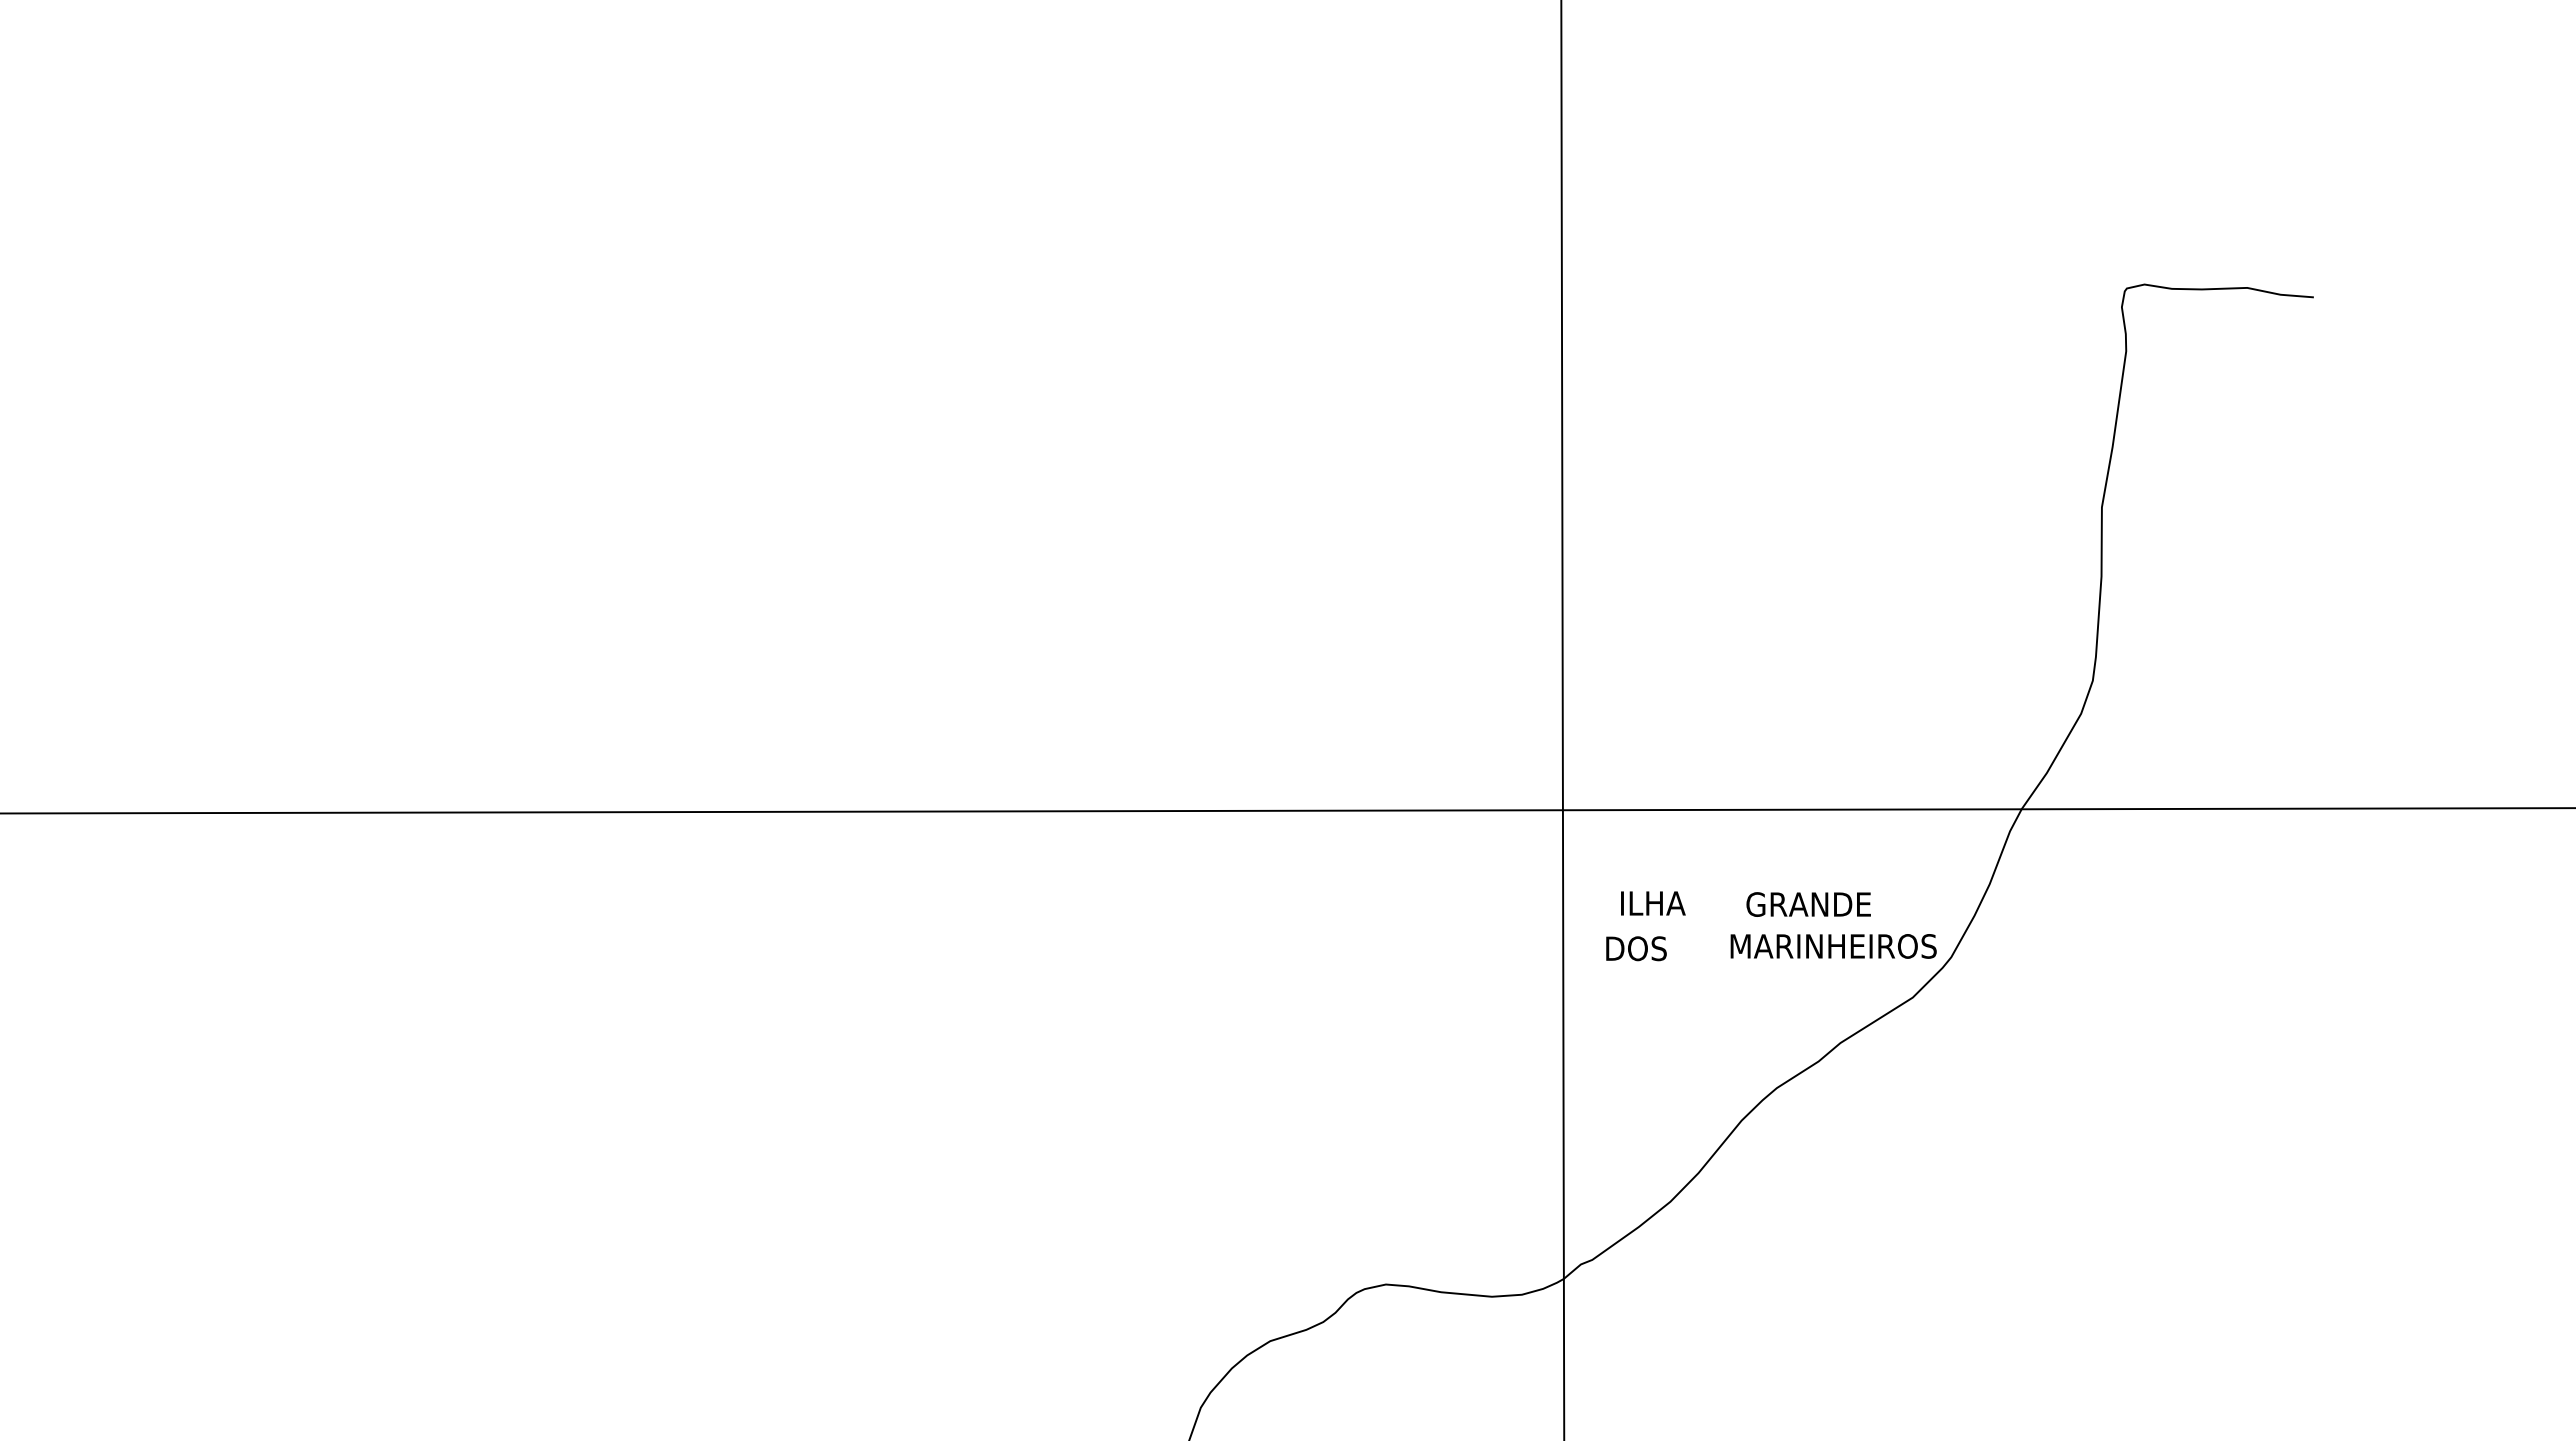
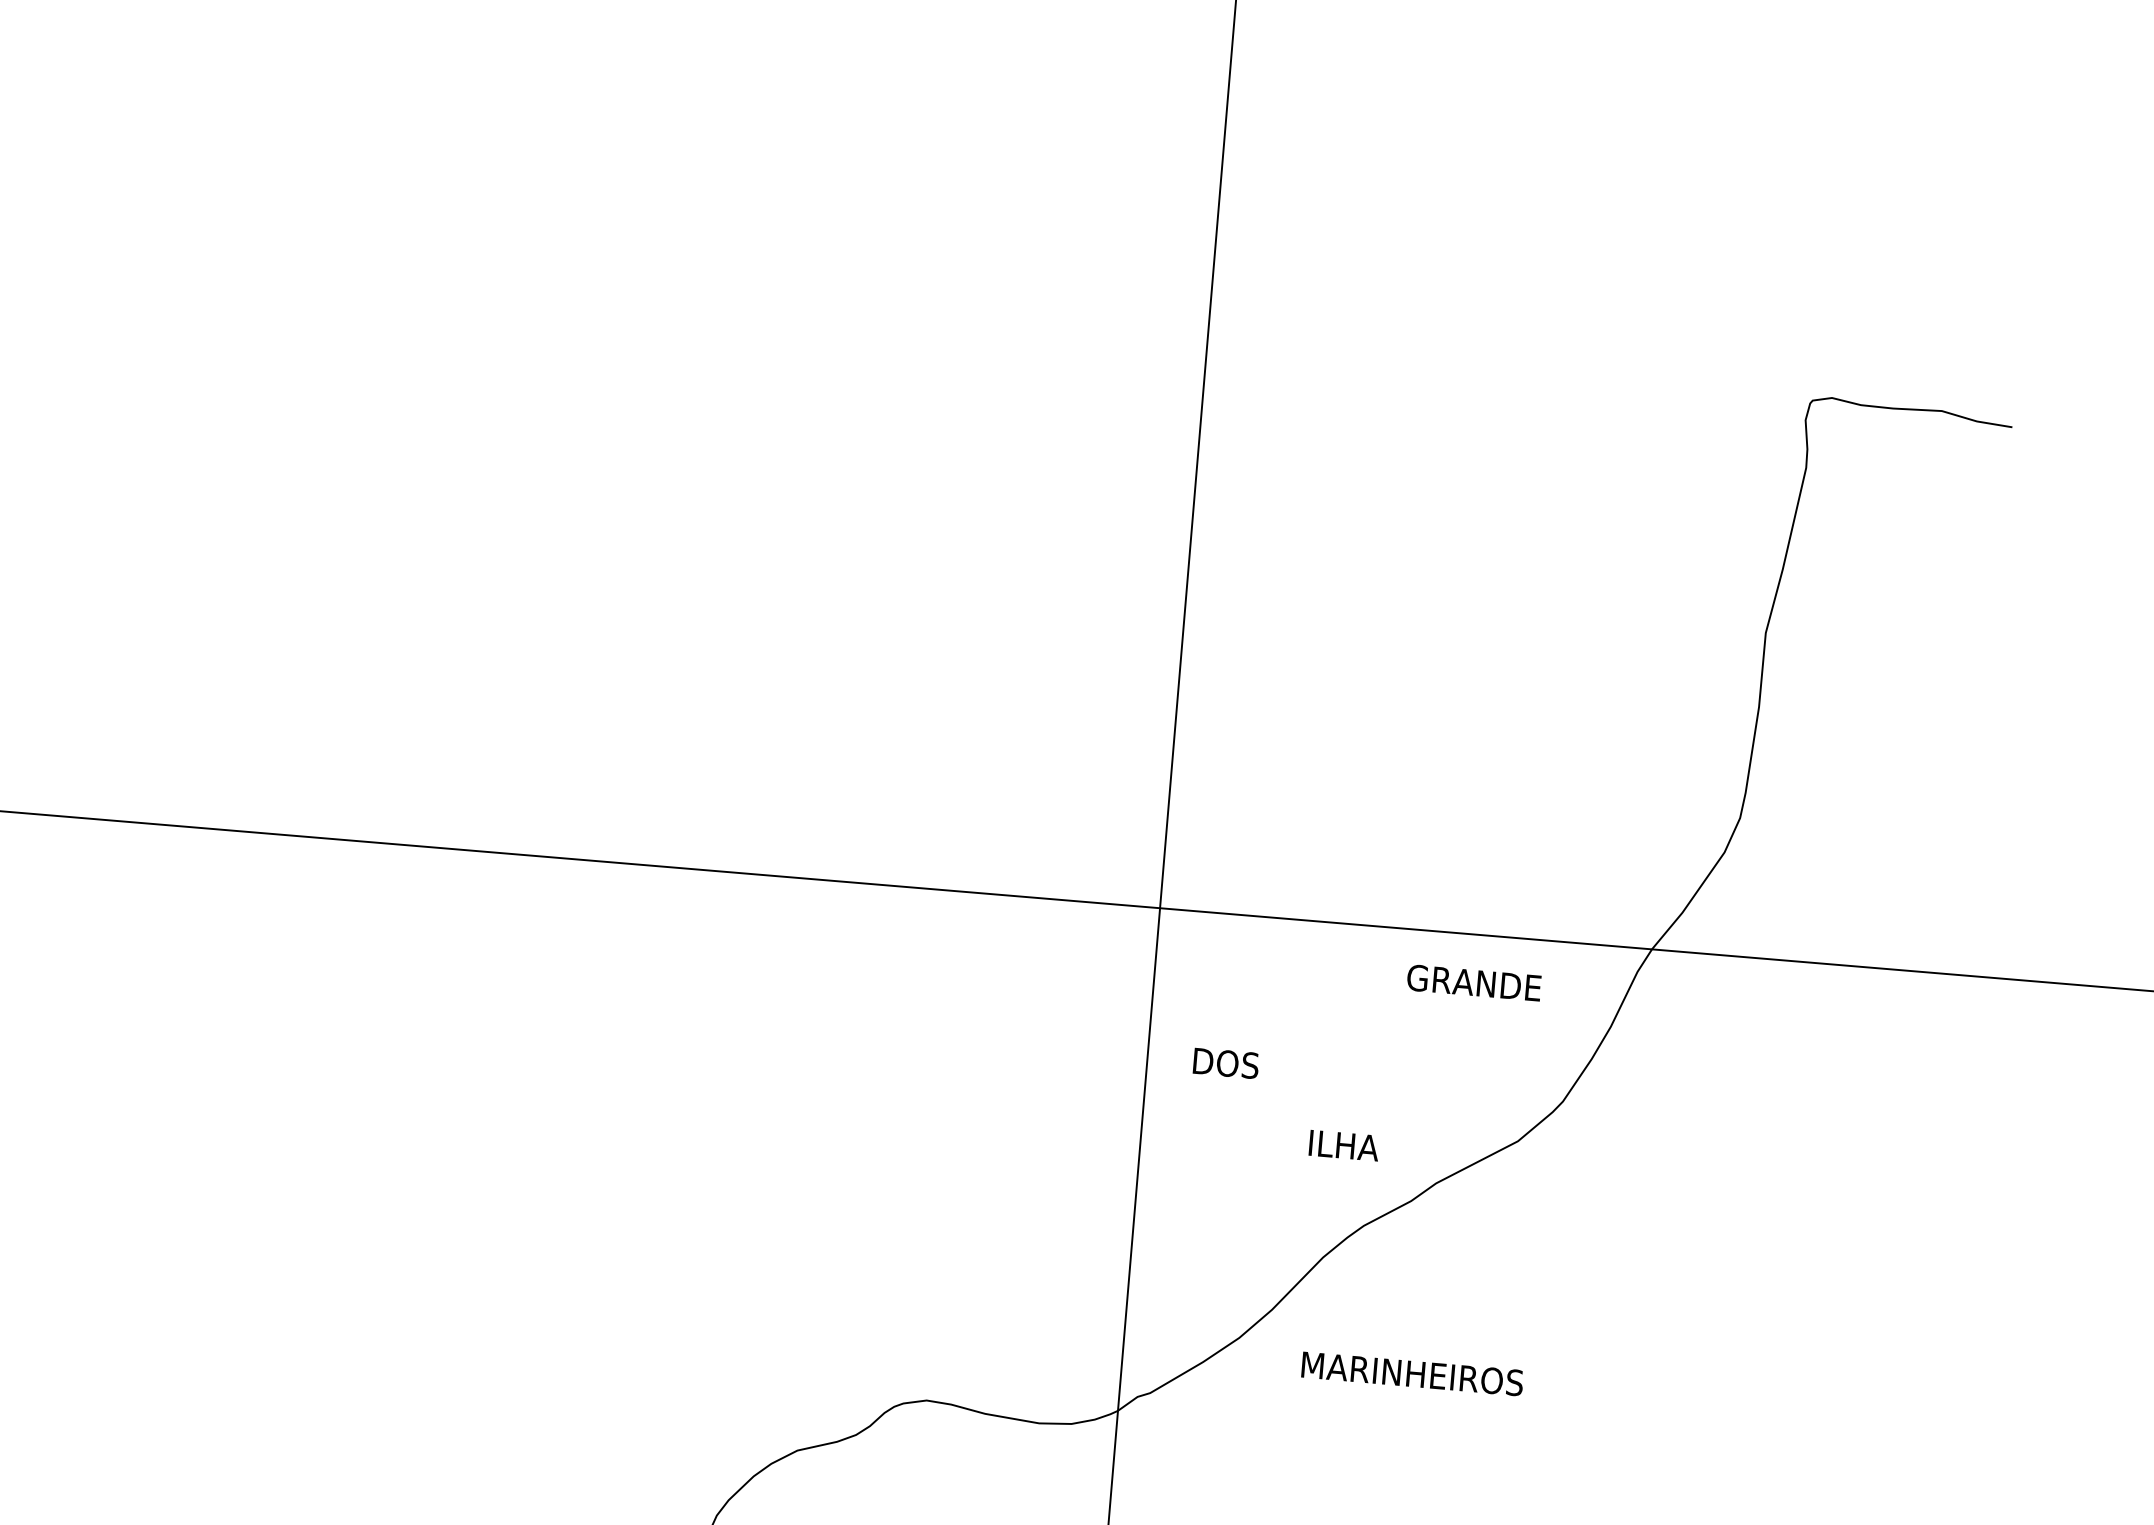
text: (1653, 903) -> (1344, 1145), moved
text: (1808, 904) -> (1473, 982), moved
text: (1833, 946) -> (1412, 1374), moved

